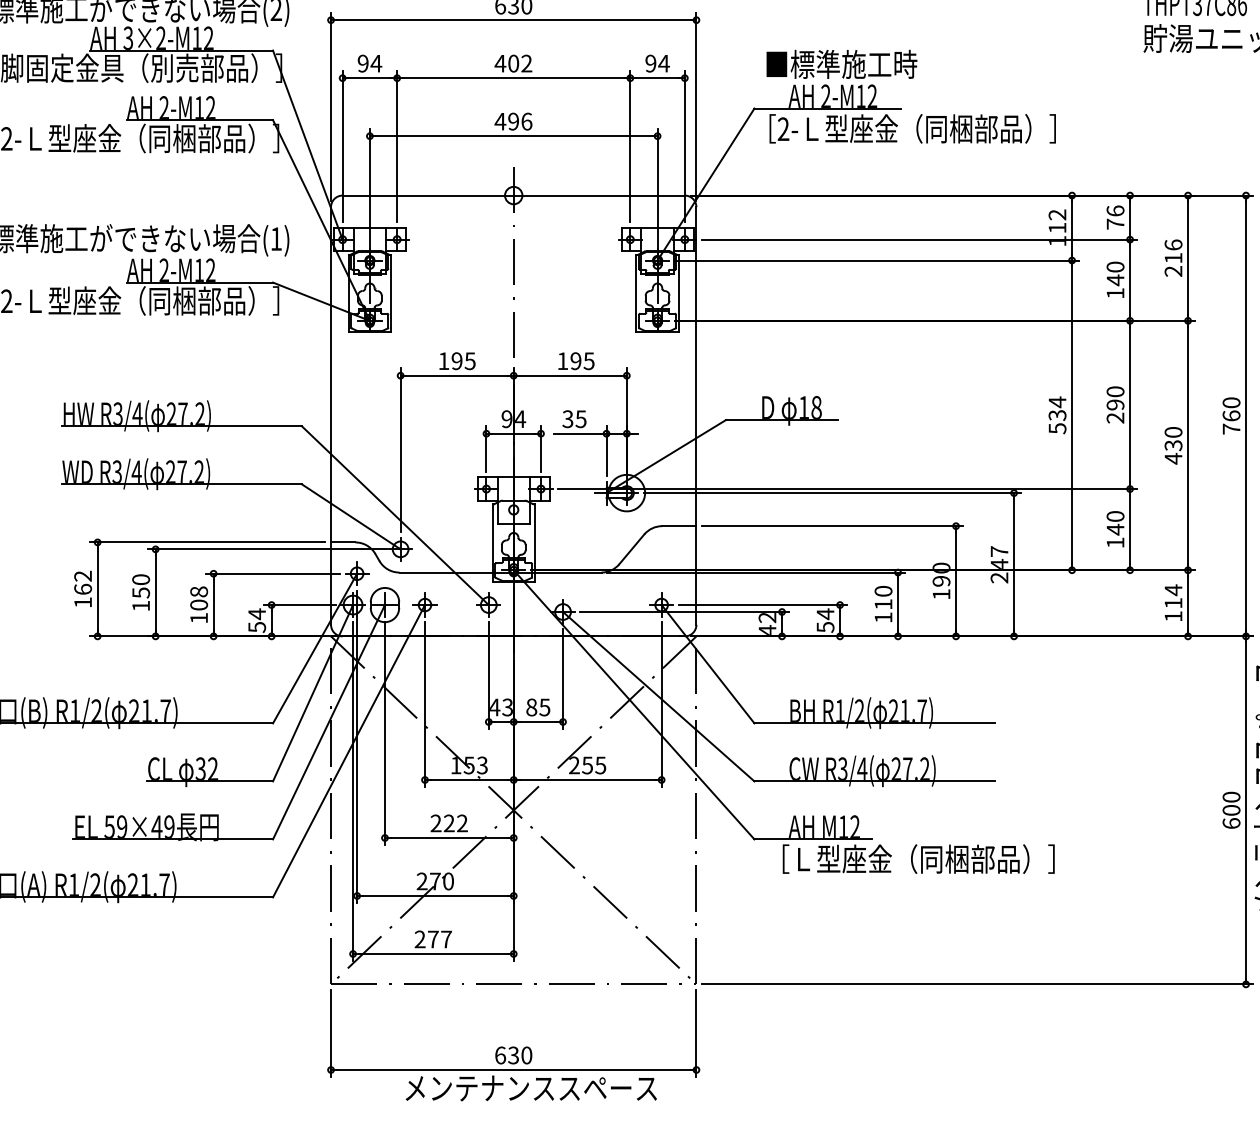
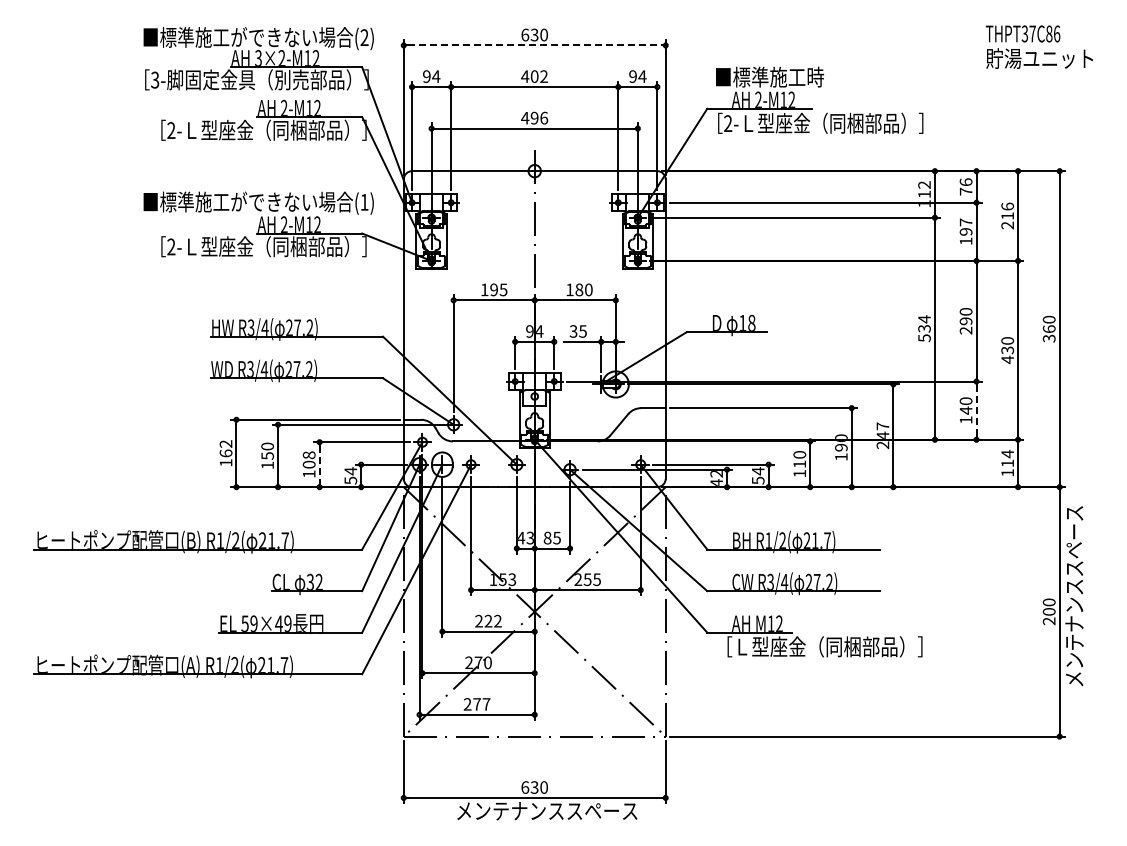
line: (513, 20) -> (534, 45), solid -> dashed
text: (1114, 274) -> (965, 227), 140 -> 197
text: (581, 360) -> (583, 289), 195 -> 180
text: (1230, 428) -> (1048, 338), 760 -> 360
line: (1130, 529) -> (976, 410), solid -> dashed
line: (213, 606) -> (319, 465), solid -> dashed
text: (1230, 823) -> (1048, 621), 600 -> 200

